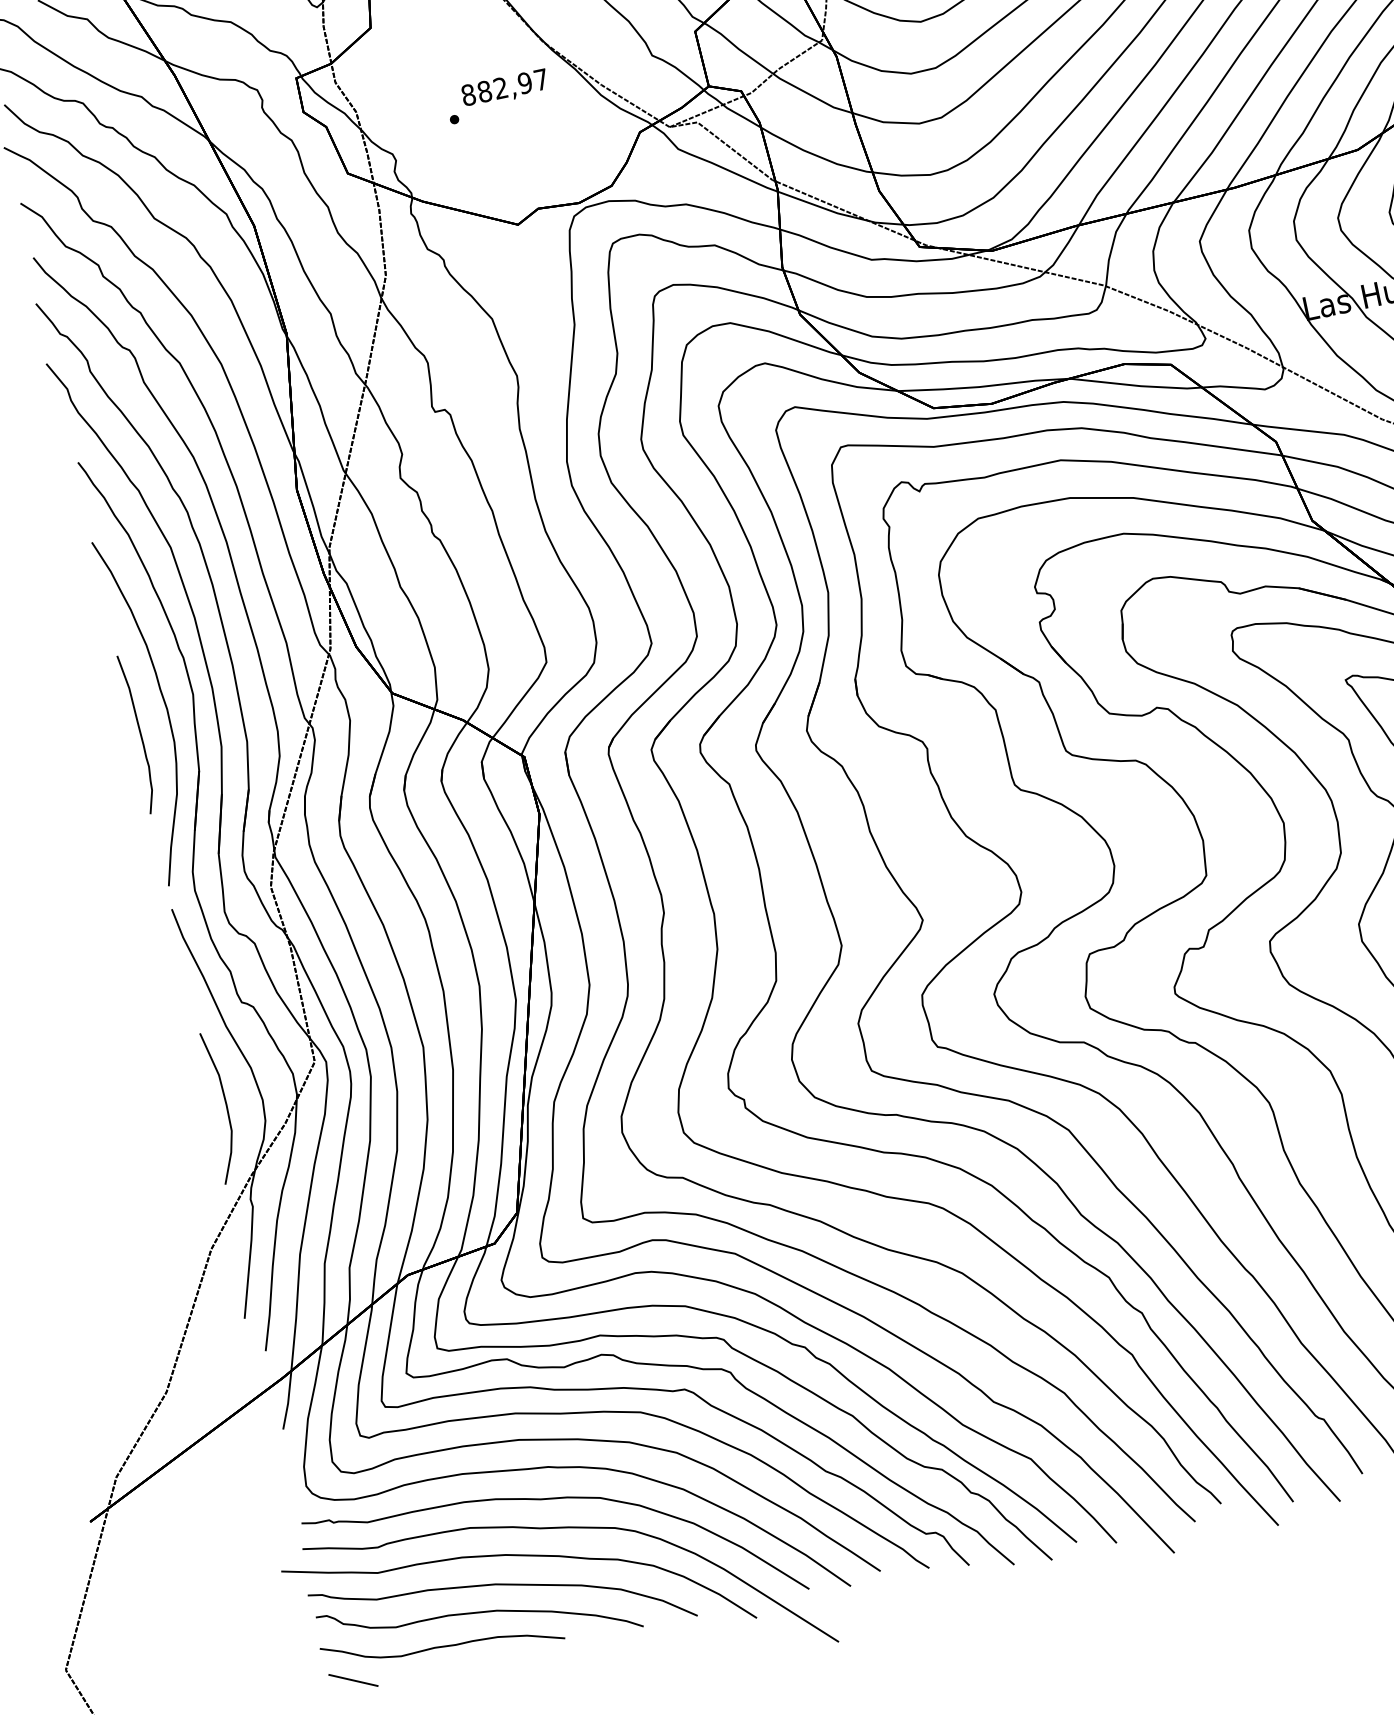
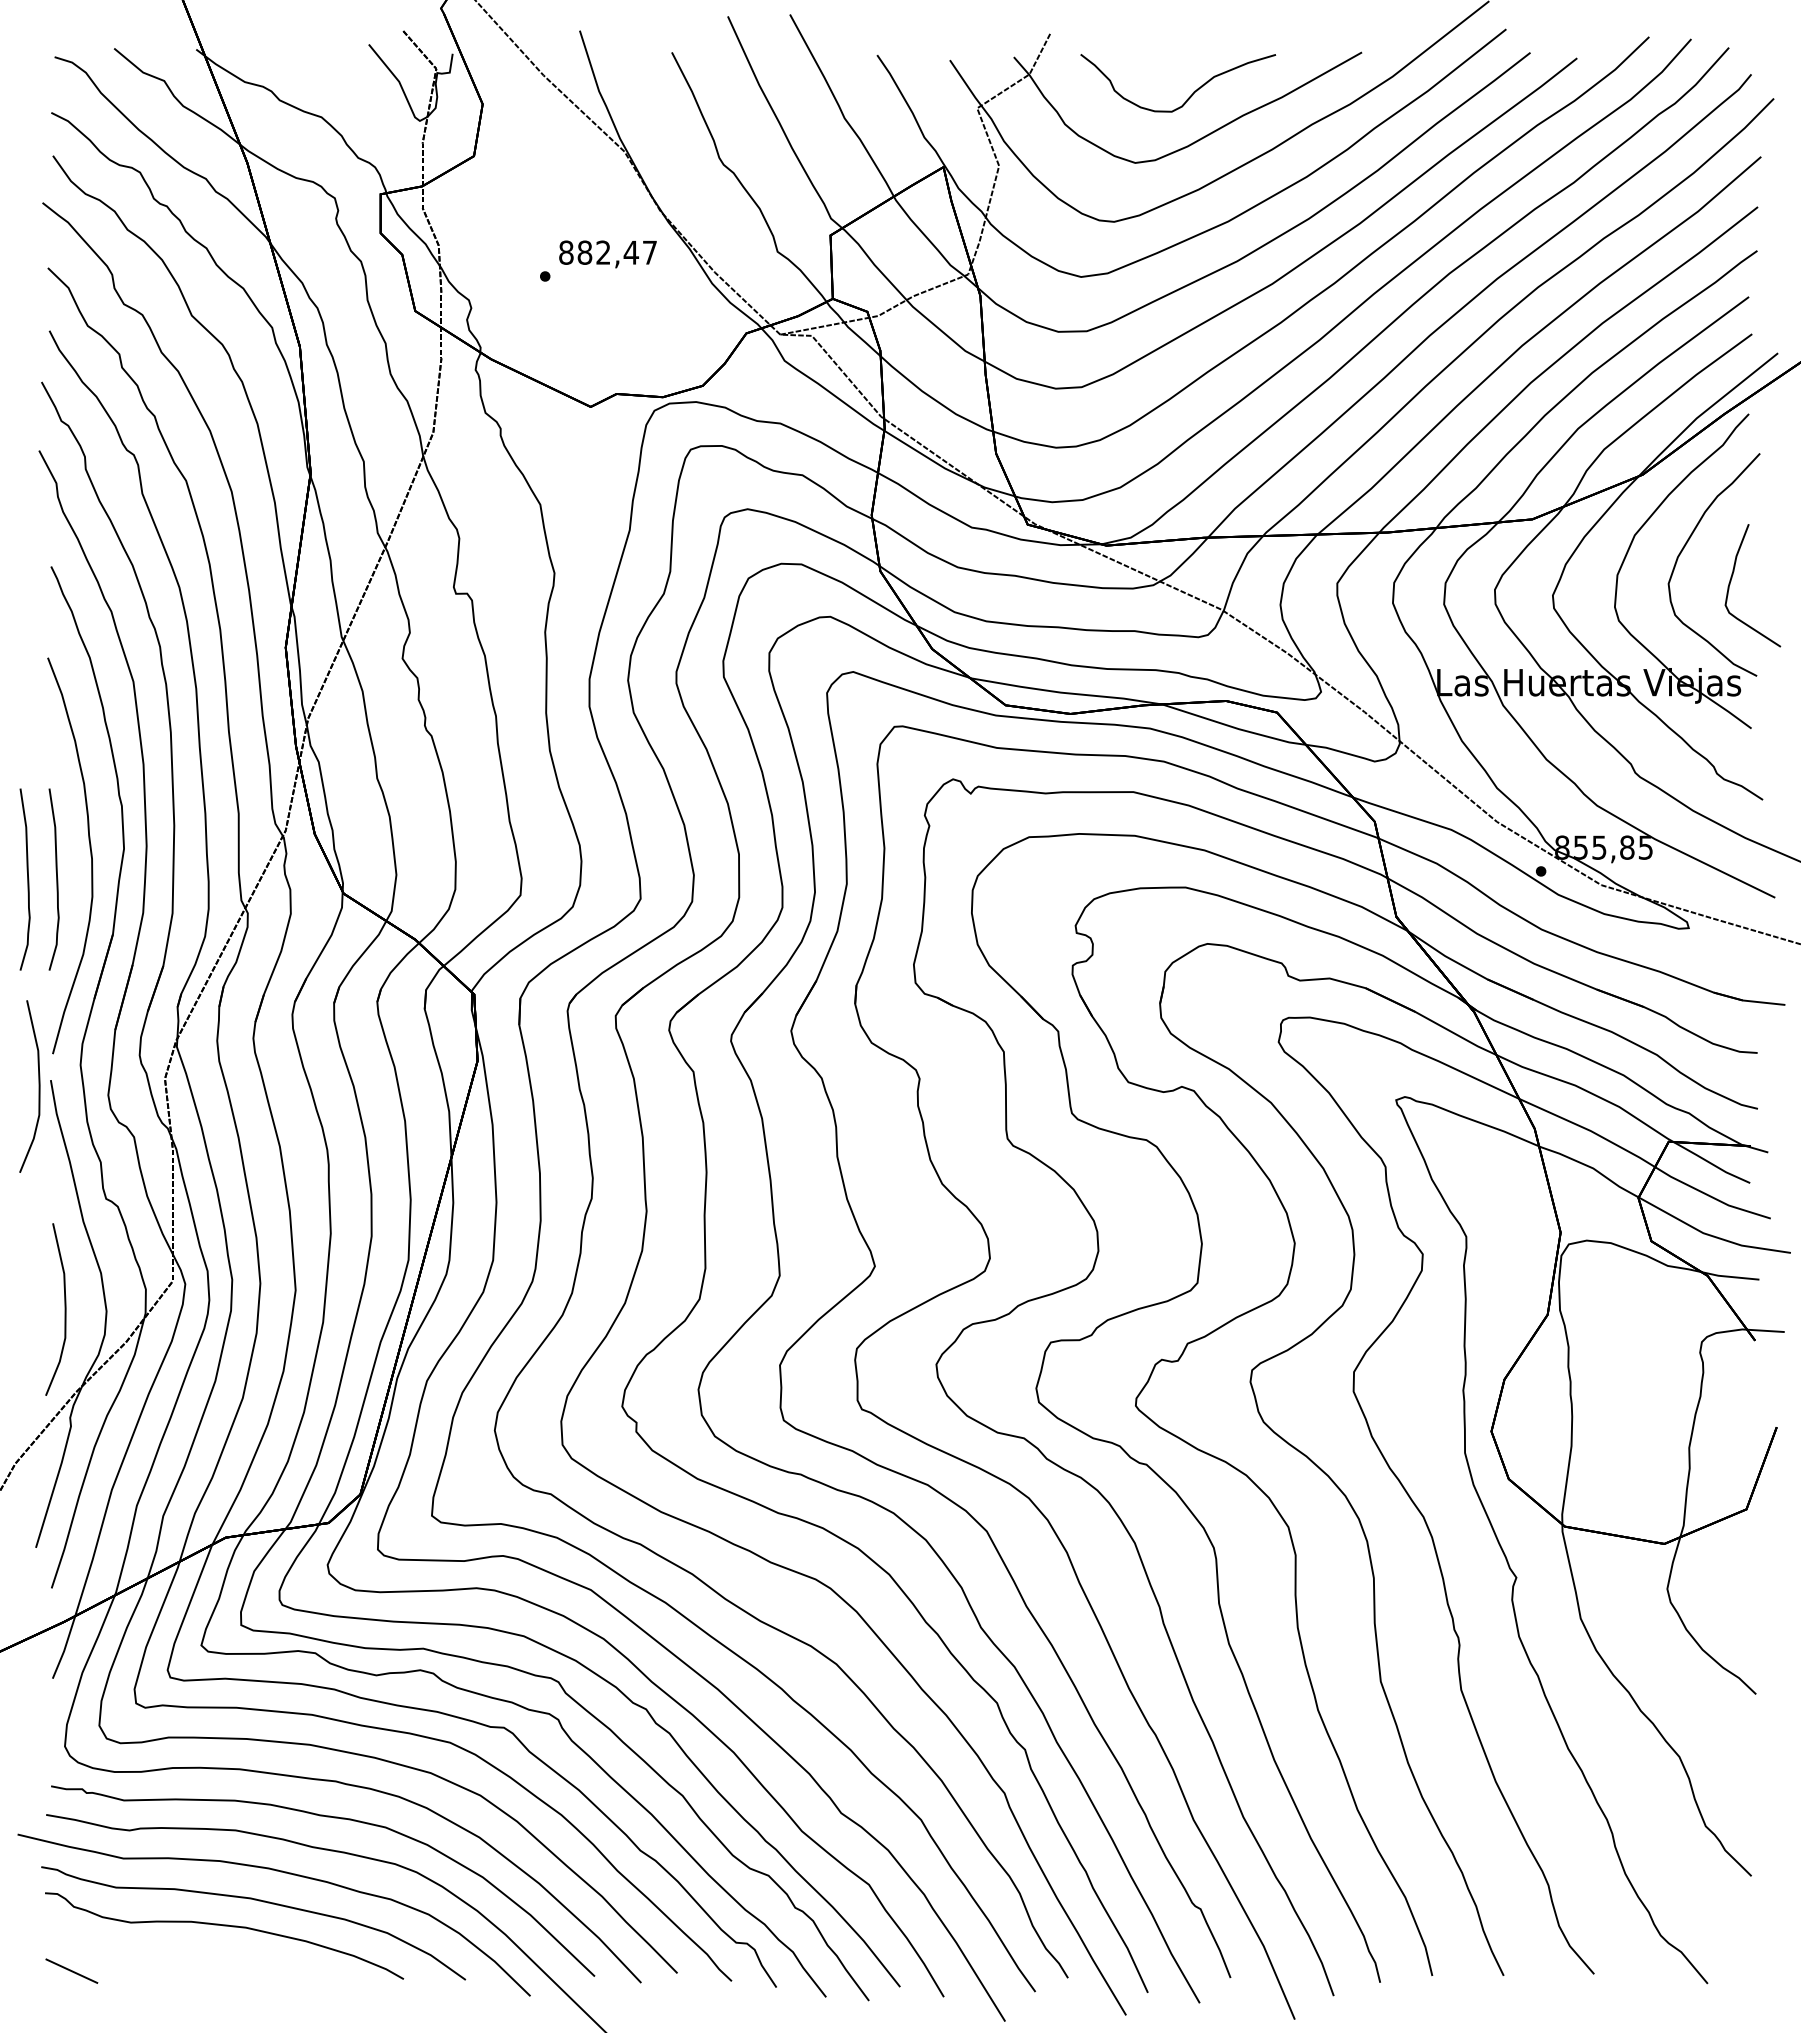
text: (525, 82) -> (631, 252), 882,97 -> 882,47
curve: (114, 739) -> (27, 879), added
curve: (162, 917) -> (38, 1086), added
curve: (442, 1645) -> (178, 1953), removed

